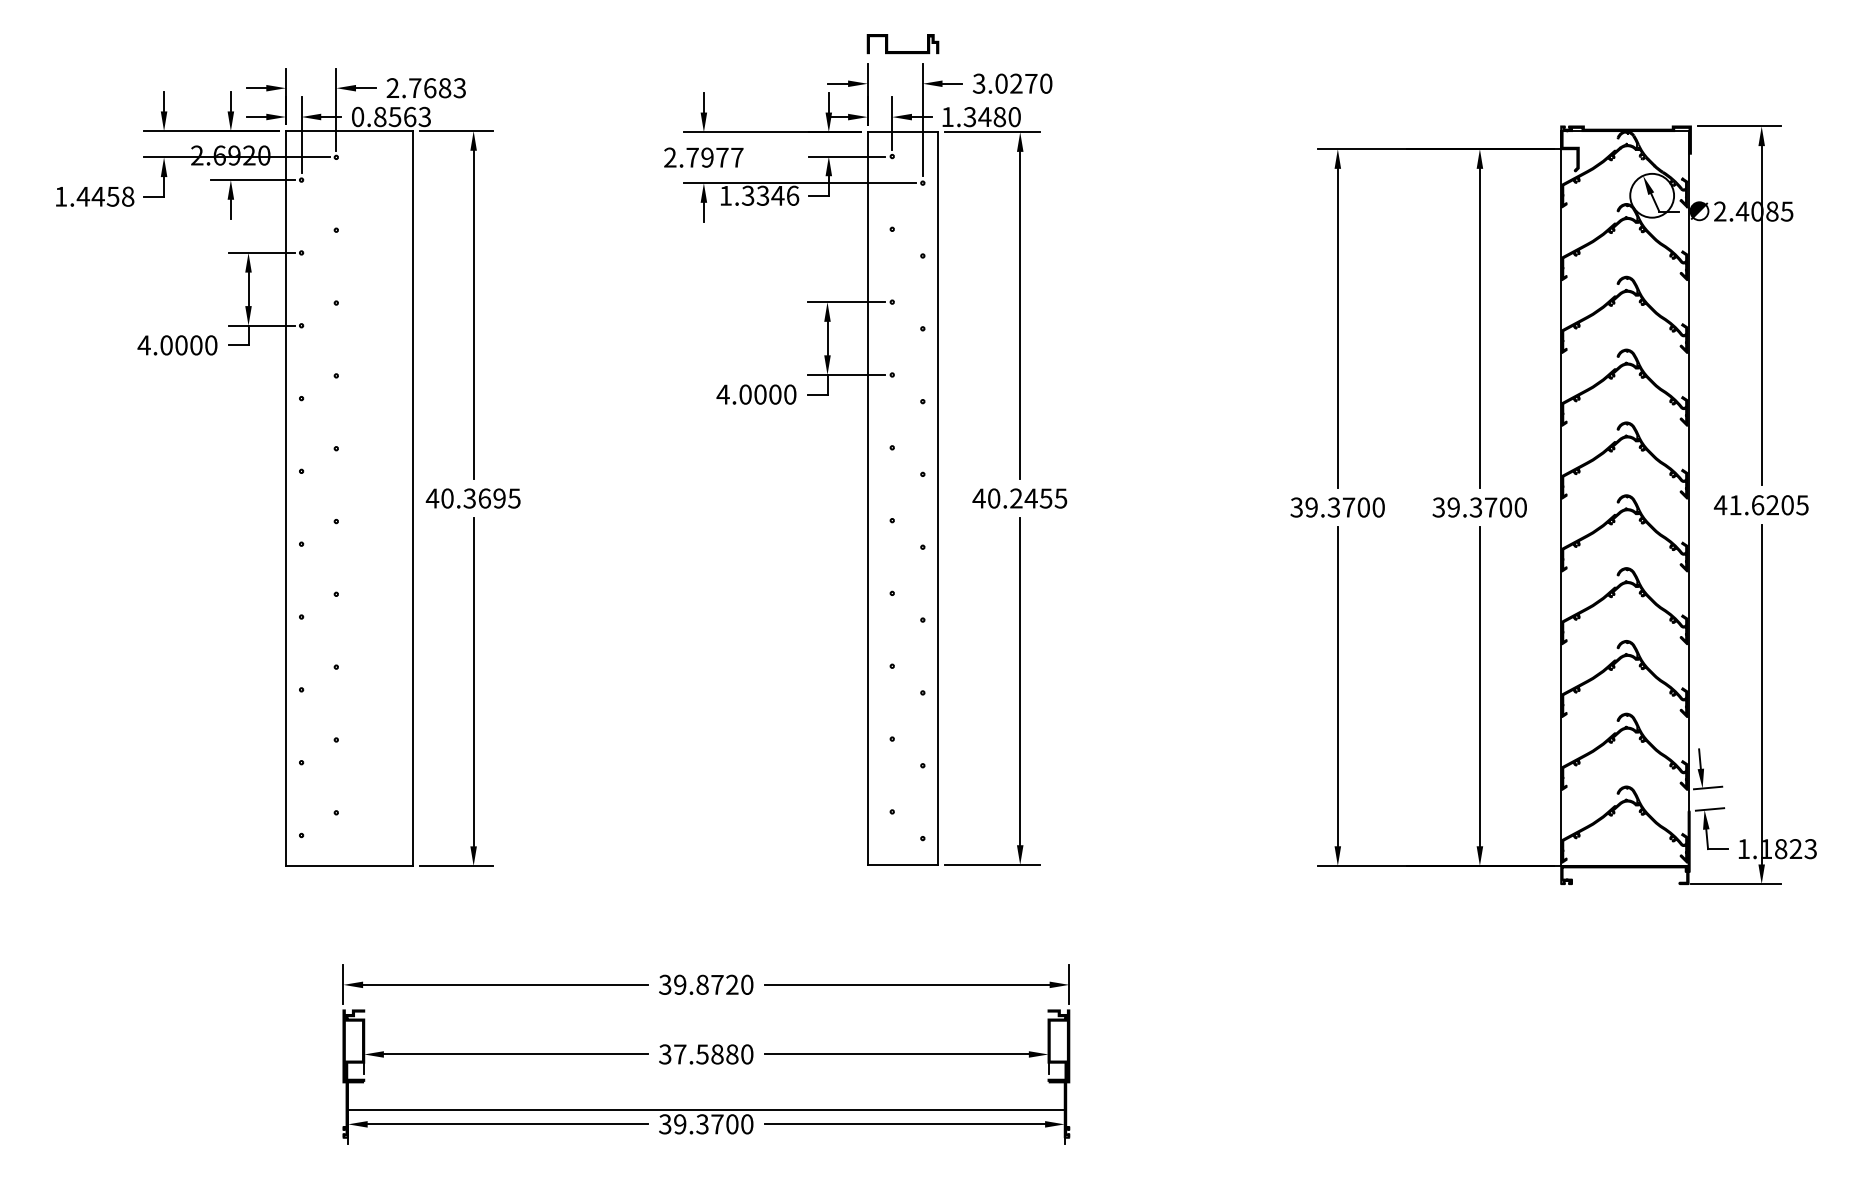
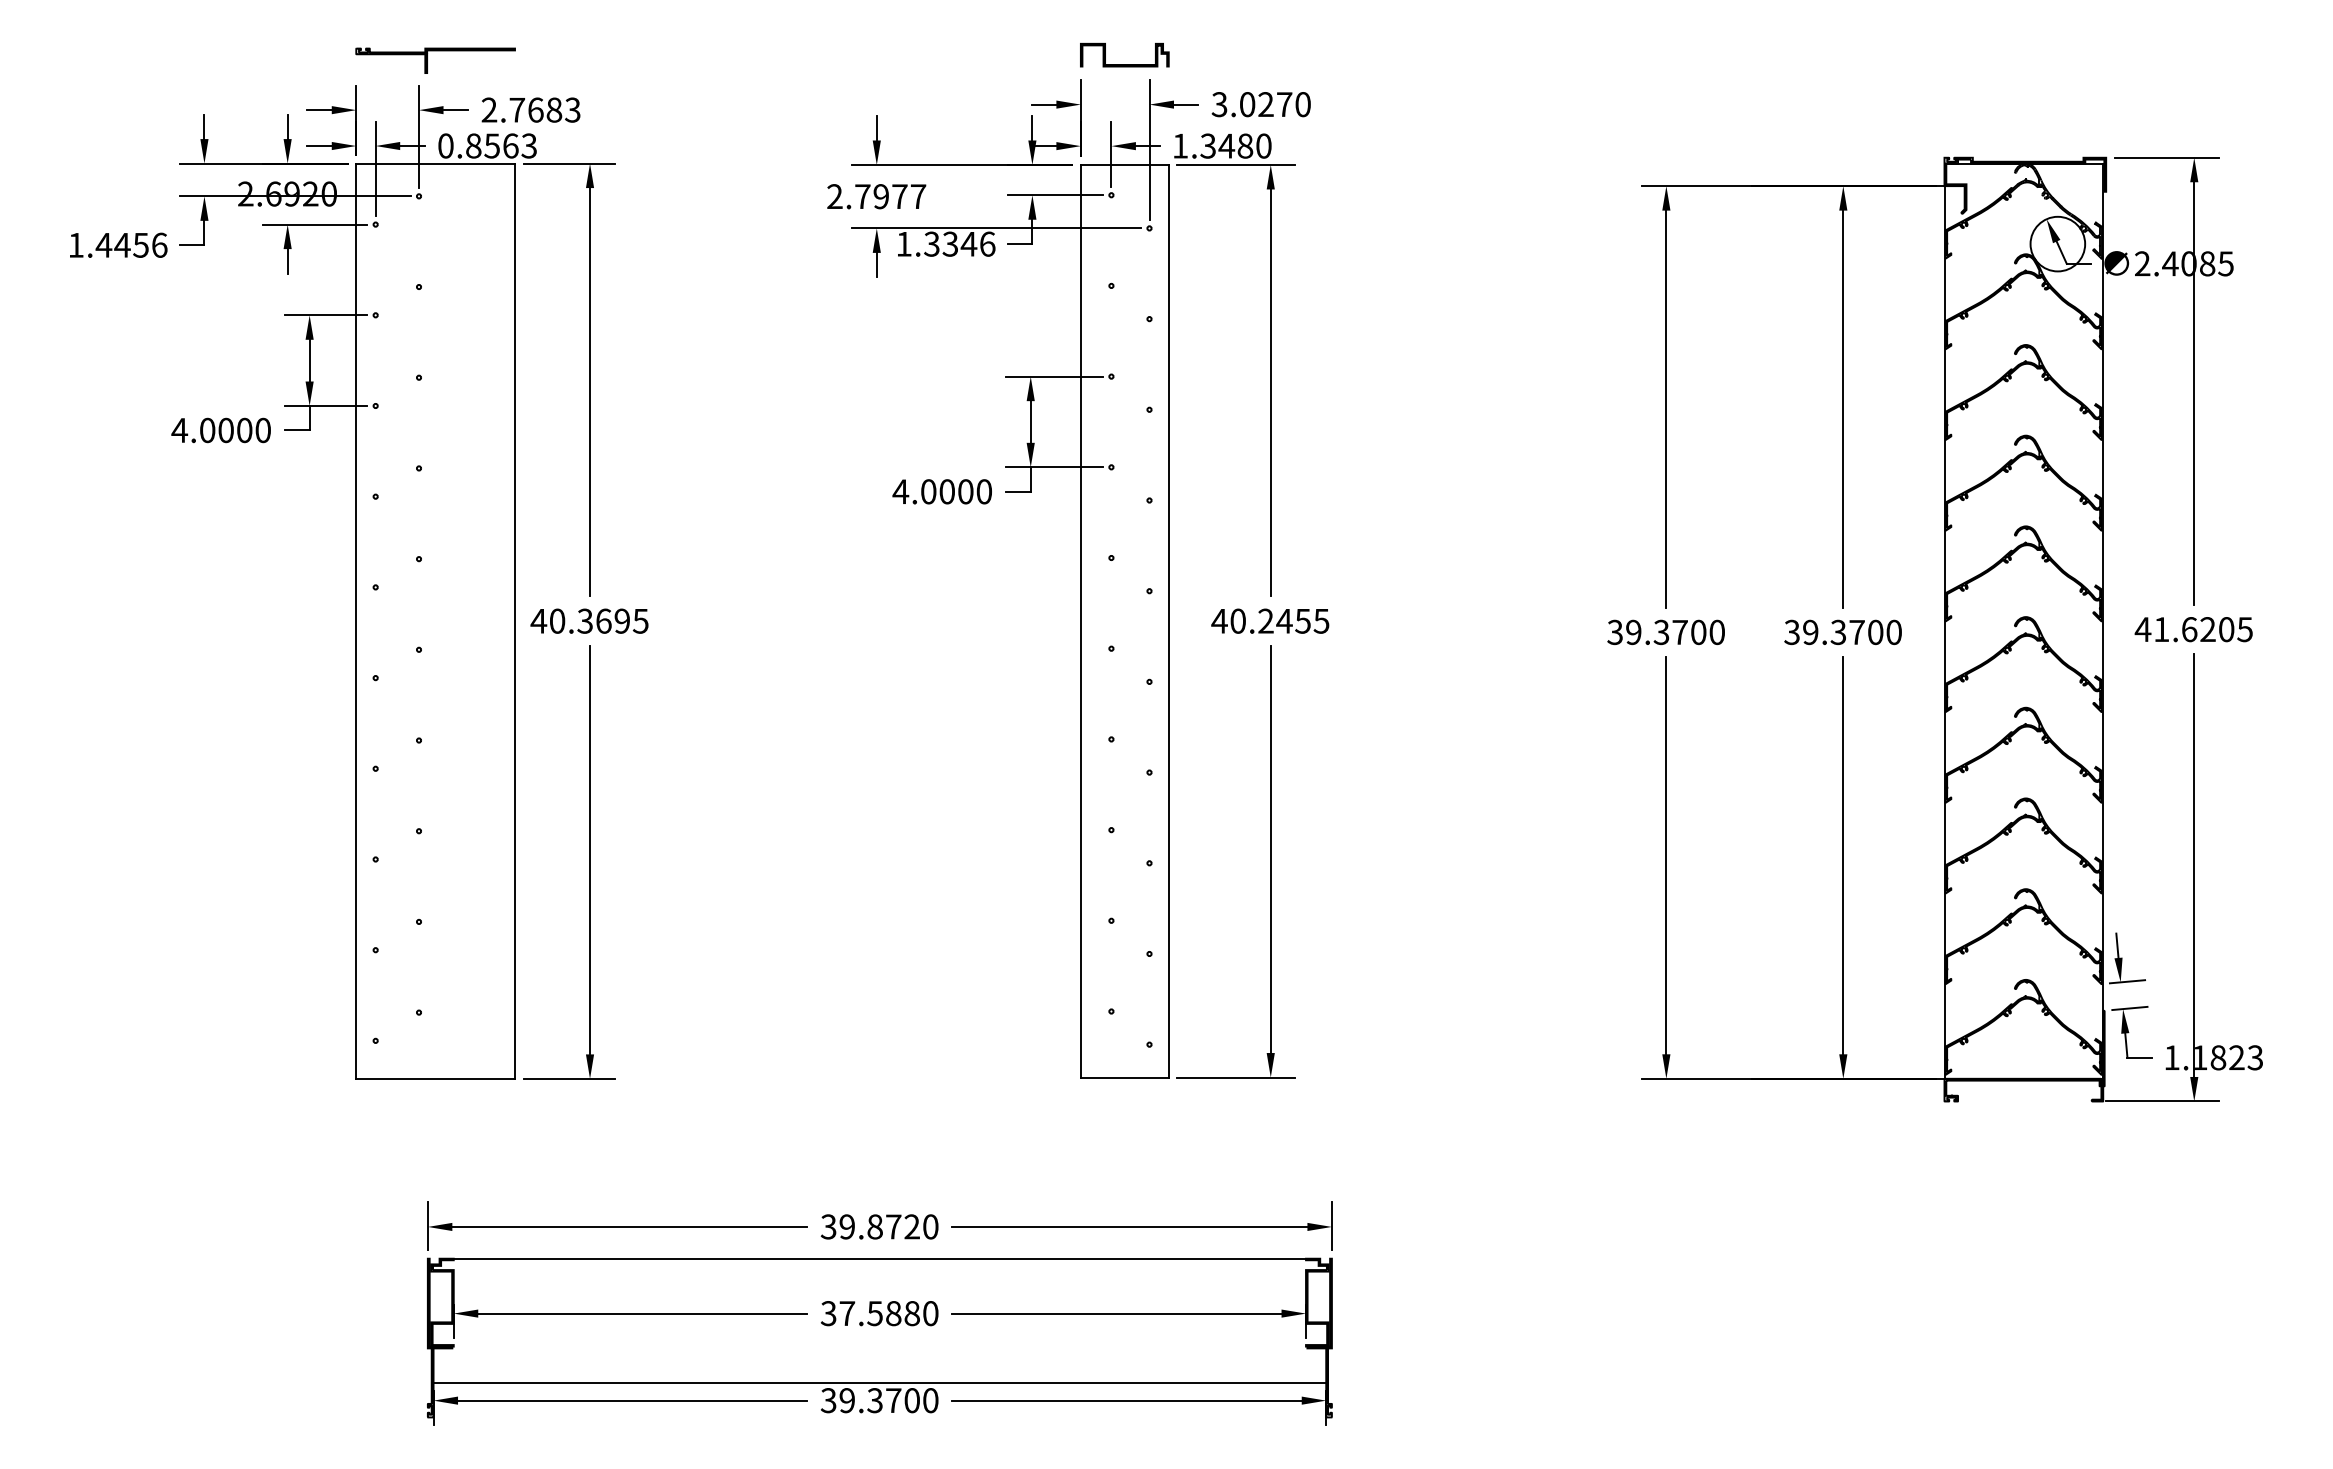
part: (343, 48) -> (427, 60), added
text: (127, 196) -> (159, 244), 1.4458 -> 1.4456
line: (706, 1010) -> (879, 1258), added

